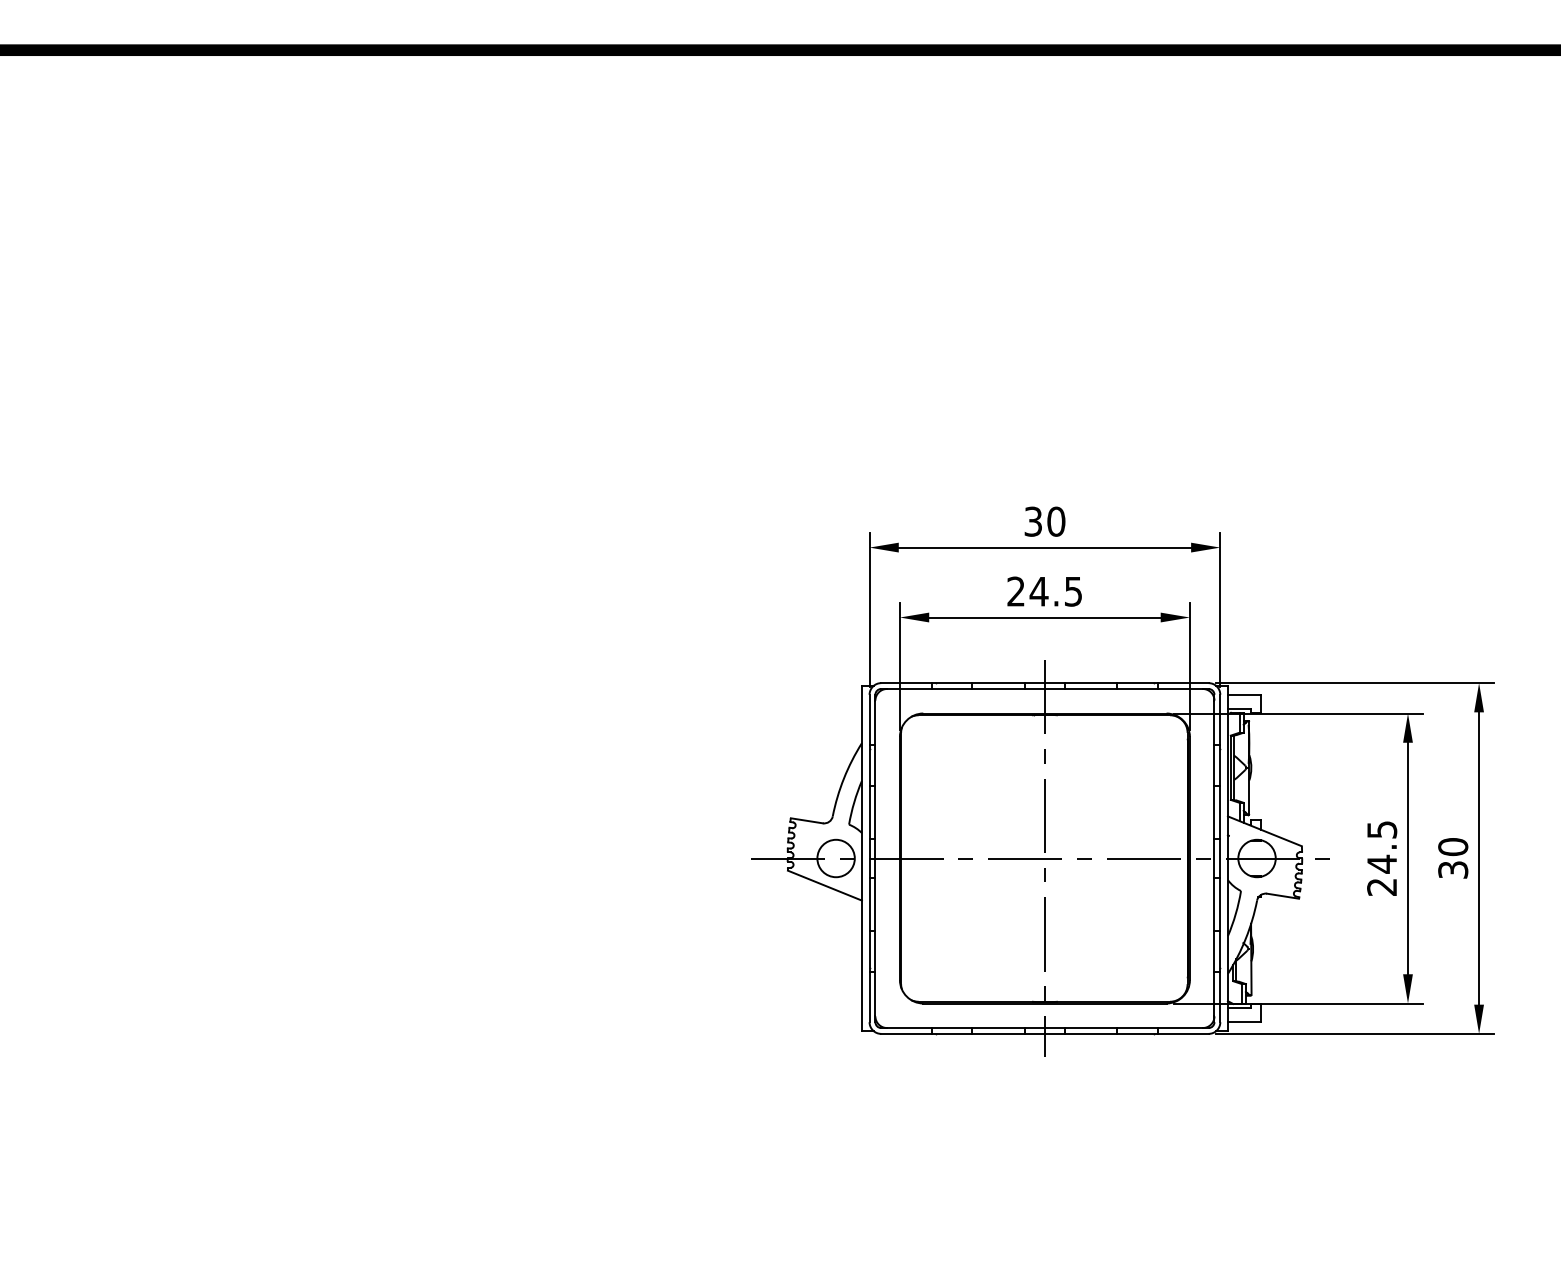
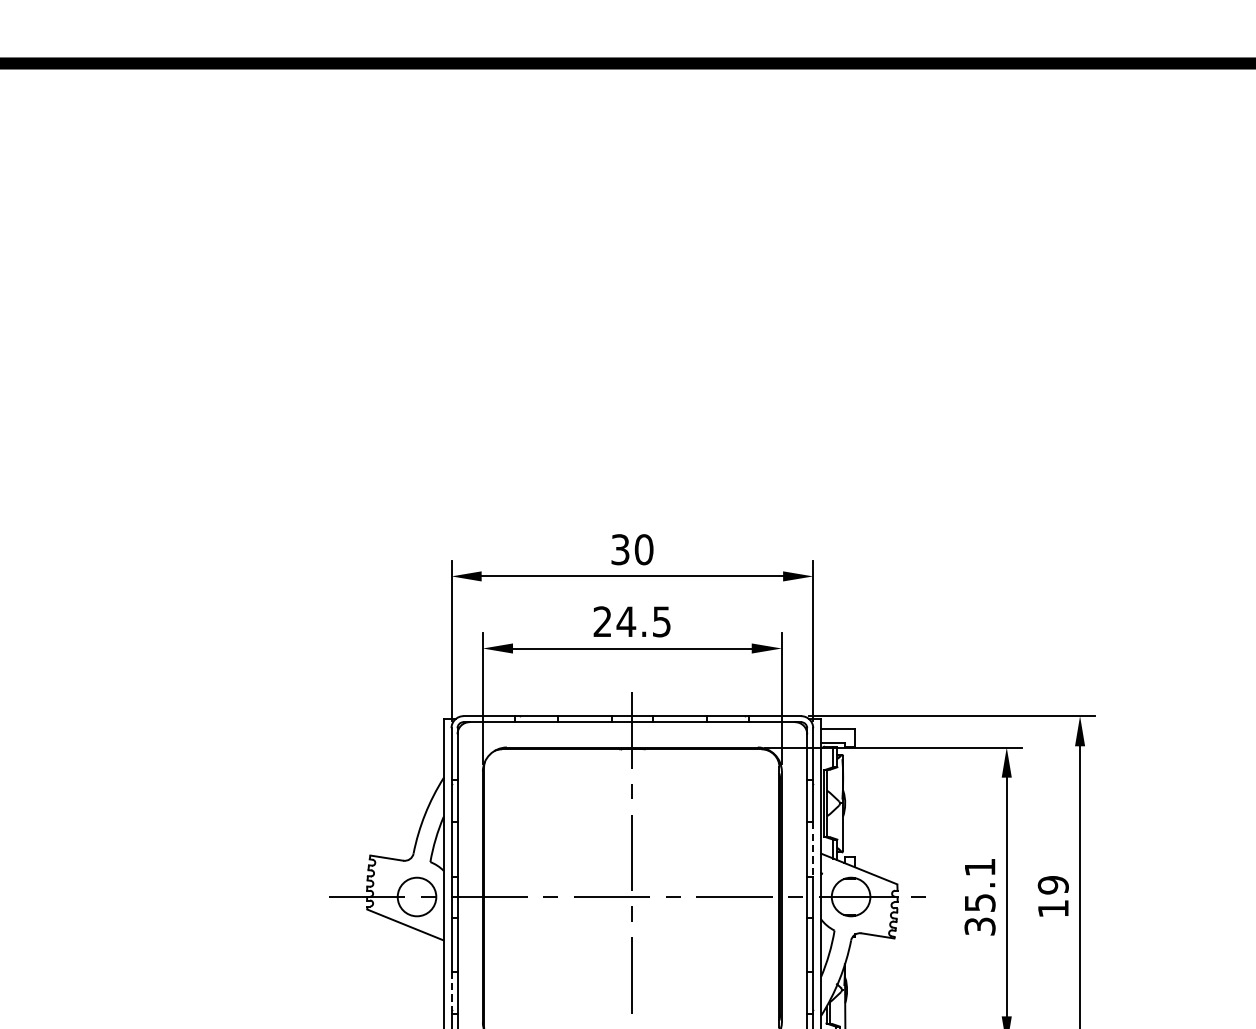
line: (1220, 812) -> (813, 849), solid -> dashed
text: (1382, 858) -> (980, 897), 24.5 -> 35.1
text: (1453, 858) -> (1053, 897), 30 -> 19
line: (869, 951) -> (451, 992), solid -> dashed

